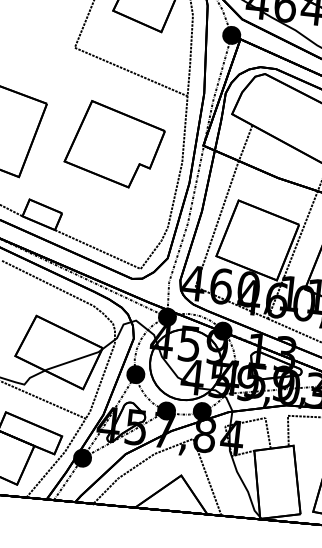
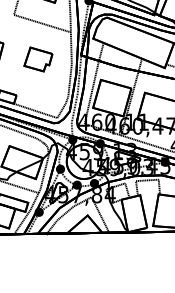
part: (115, 144) -> (38, 59), size x0.6

